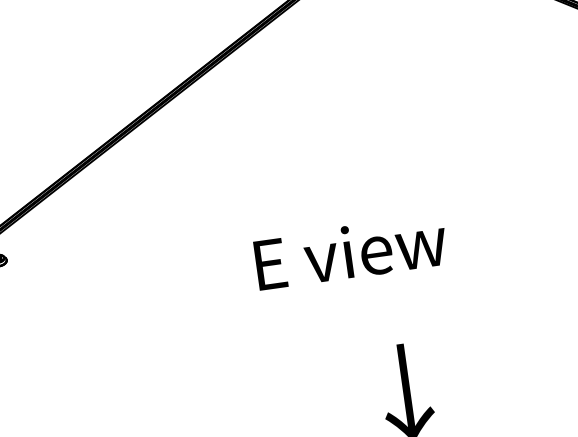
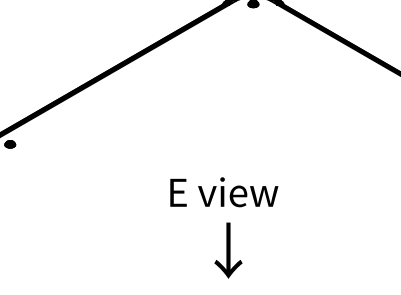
text: (351, 252) -> (224, 192), moved

